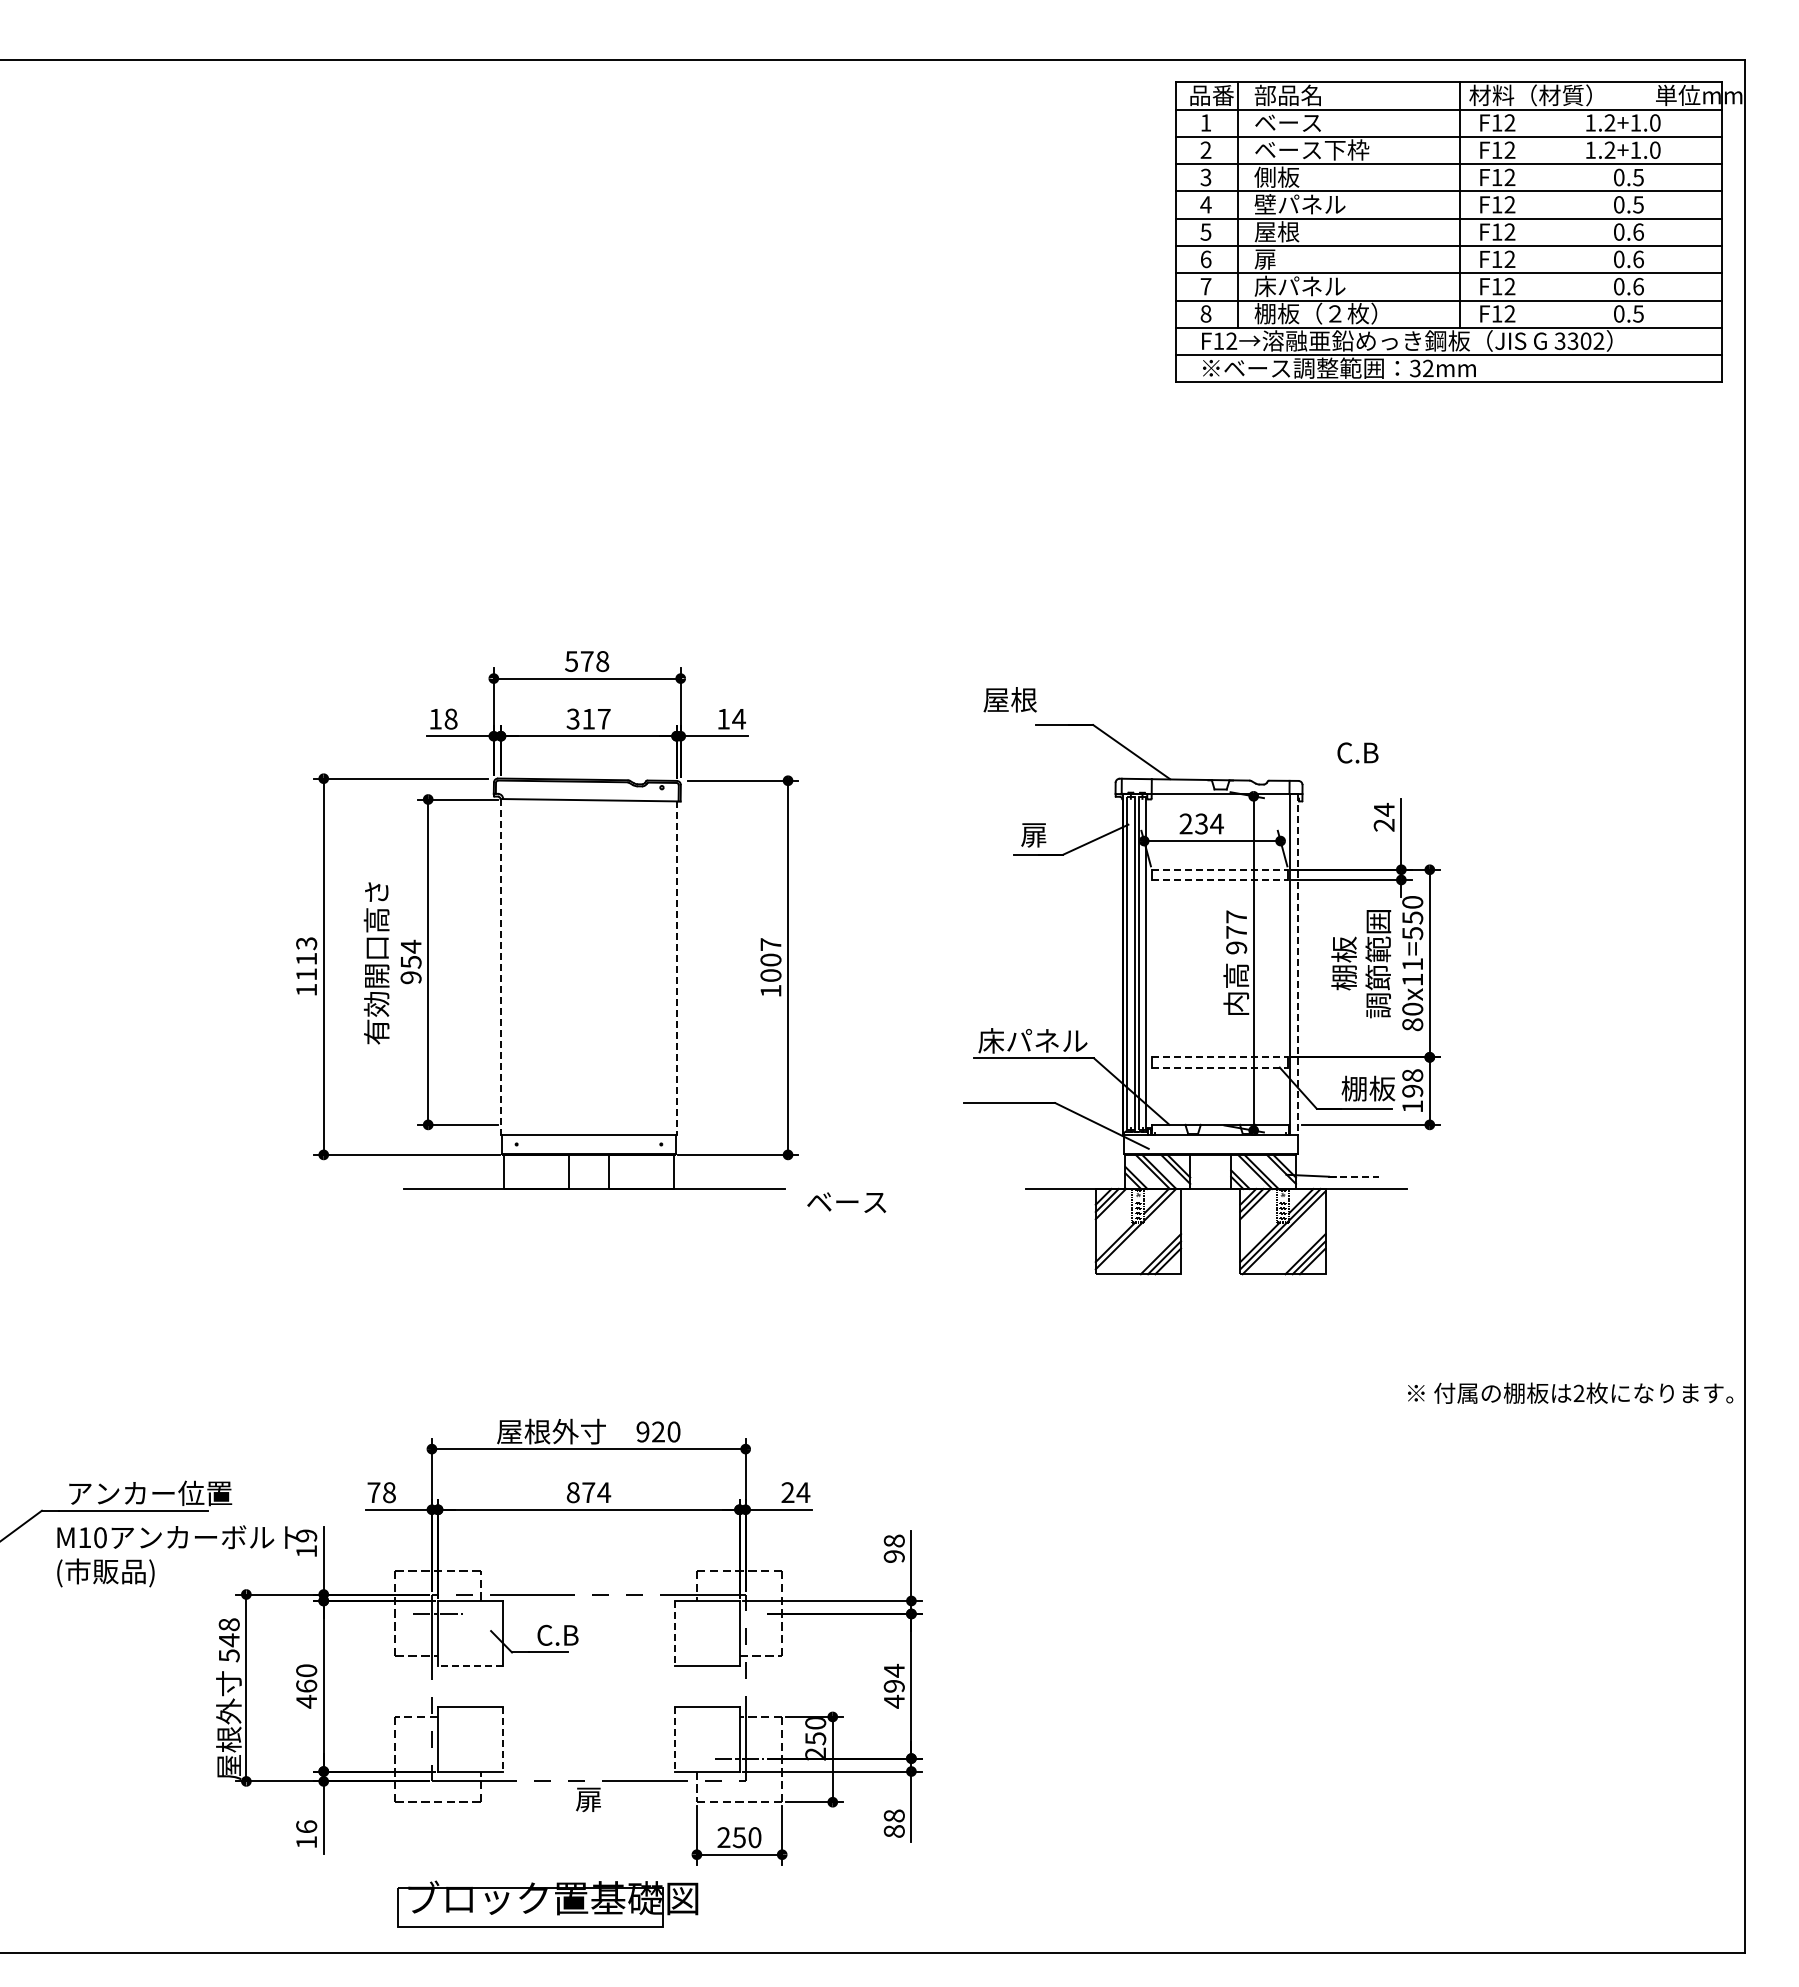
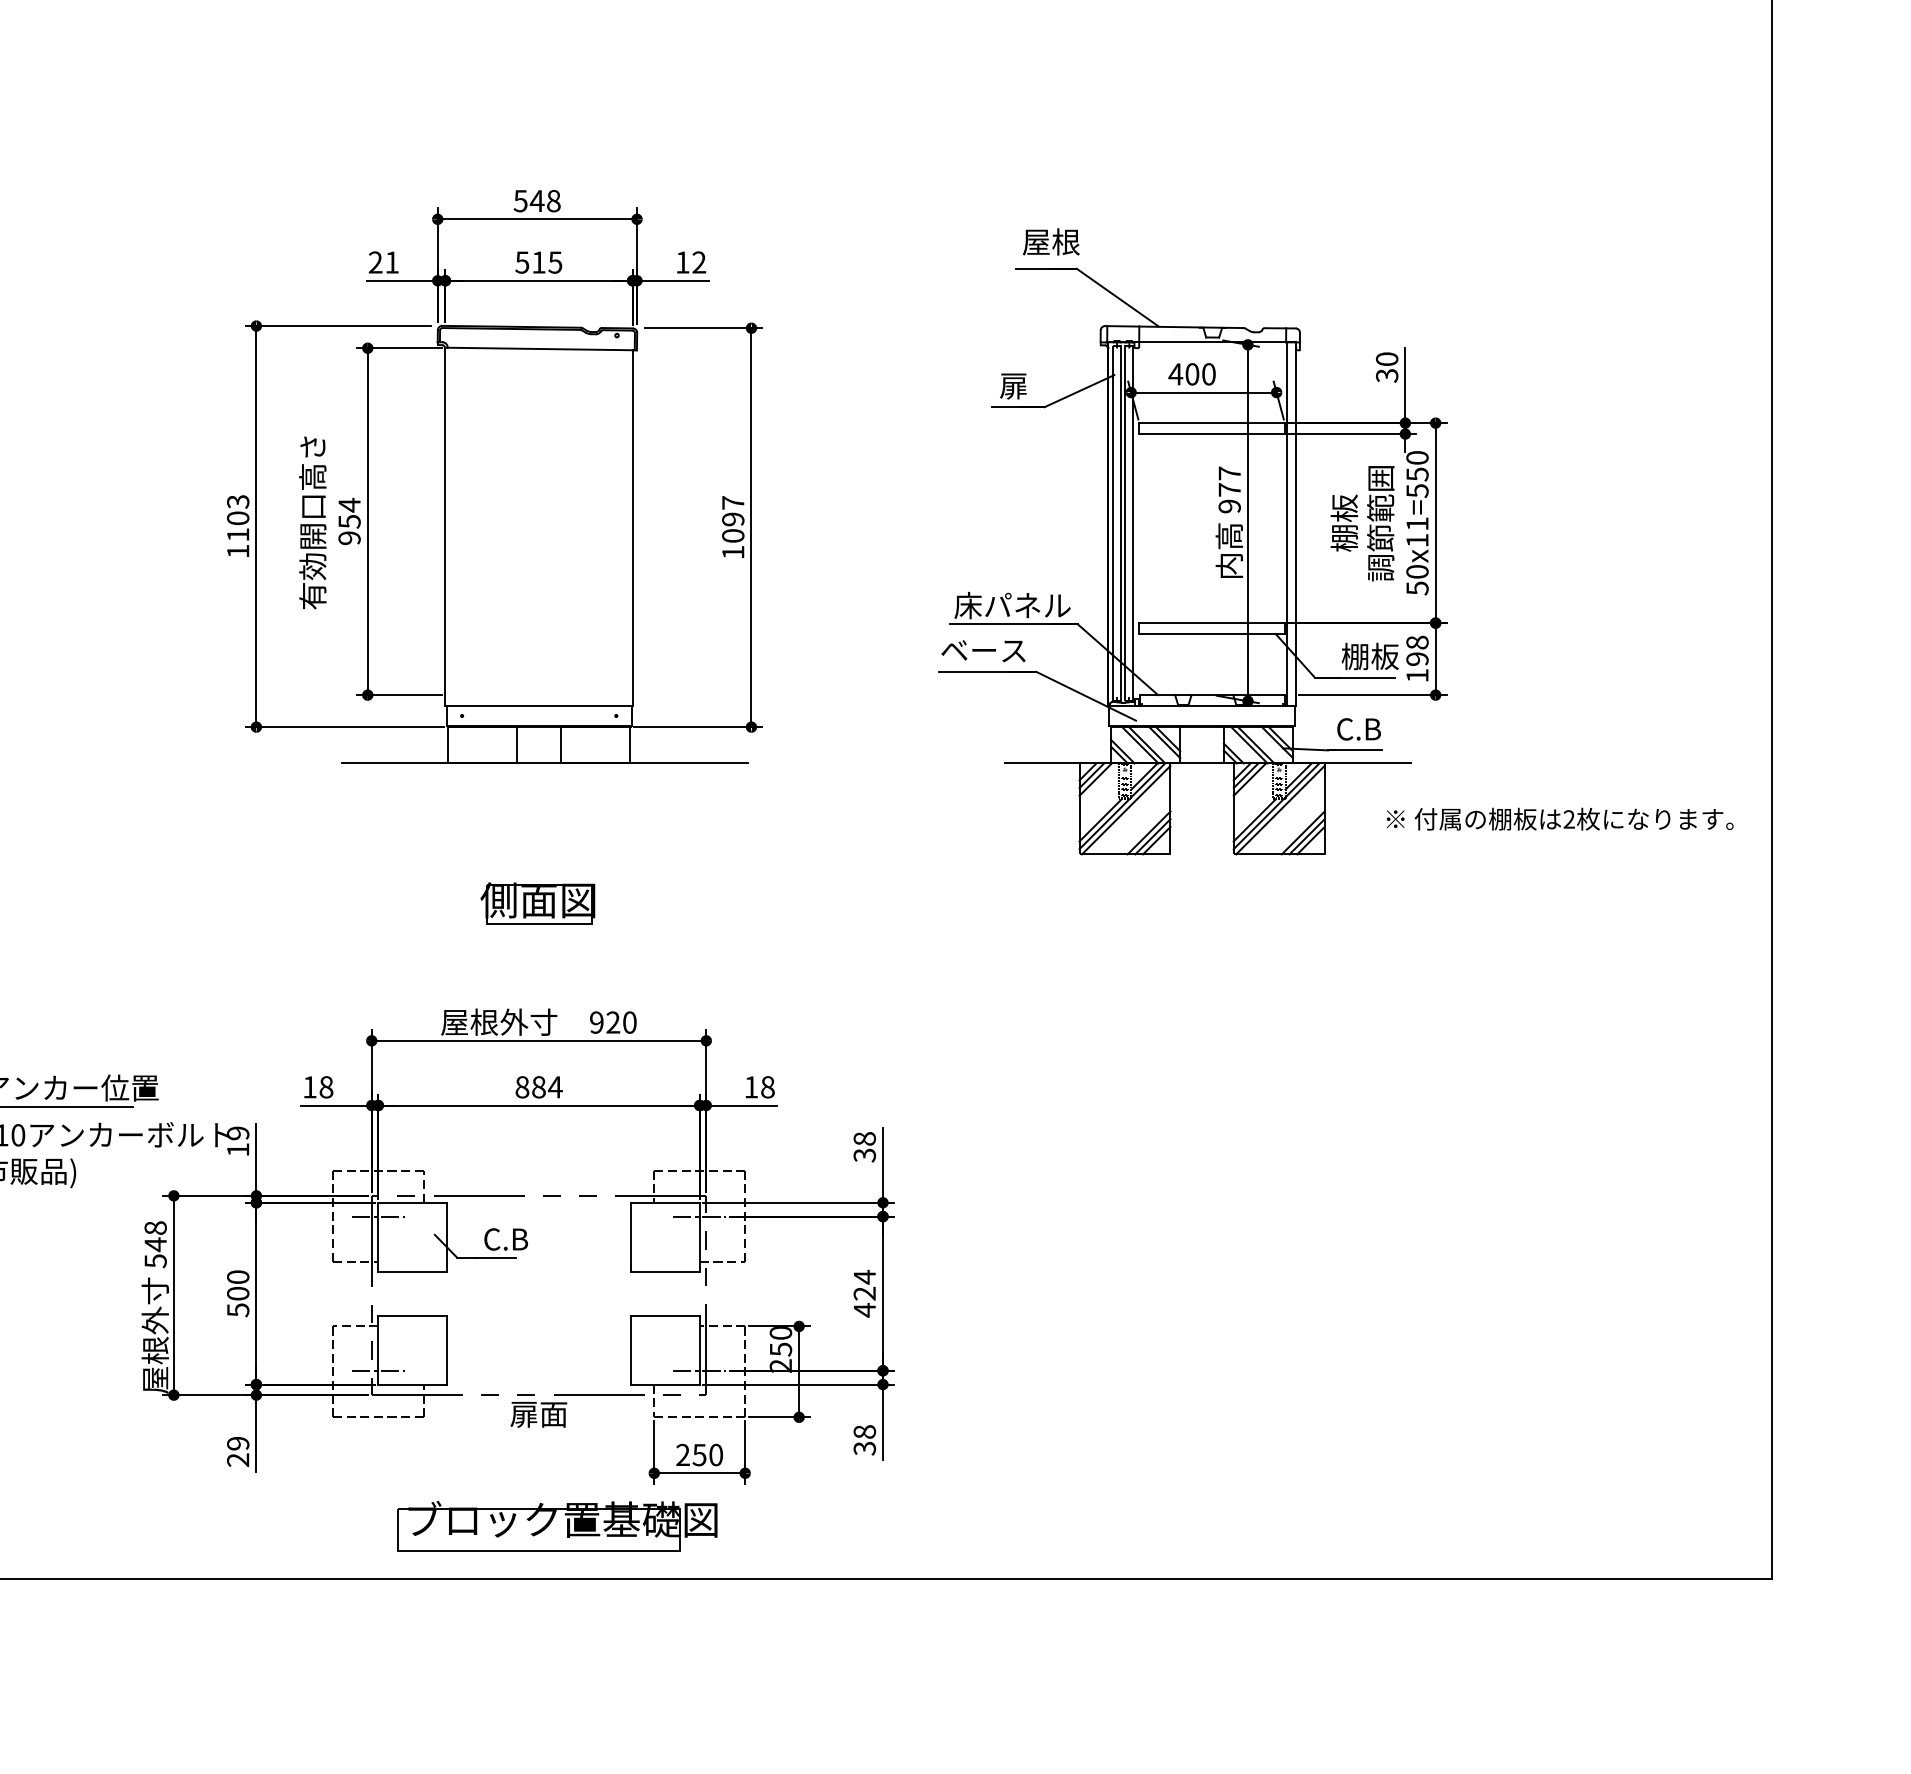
text: (587, 661) -> (537, 201), 578 -> 548
text: (1009, 699) -> (1050, 241), moved
text: (443, 718) -> (384, 261), 18 -> 21
text: (588, 718) -> (538, 261), 317 -> 515
text: (739, 718) -> (699, 261), 14 -> 12
text: (1357, 752) -> (1358, 728), moved
text: (1383, 817) -> (1386, 367), 24 -> 30
text: (1201, 823) -> (1192, 373), 234 -> 400
line: (1220, 869) -> (1212, 422), dashed -> solid
line: (1220, 879) -> (1212, 433), dashed -> solid
text: (306, 958) -> (238, 517), 1113 -> 1103
text: (770, 959) -> (732, 518), 1007 -> 1097
line: (1298, 964) -> (1295, 524), dashed -> solid
line: (501, 967) -> (445, 527), dashed -> solid
line: (676, 968) -> (632, 528), dashed -> solid
text: (1412, 1024) -> (1417, 588), 80x11=550 -> 50x11=550
line: (1220, 1057) -> (1212, 623), dashed -> solid
line: (1220, 1067) -> (1212, 633), dashed -> solid
line: (1354, 1176) -> (1355, 750), dashed -> solid
text: (846, 1202) -> (983, 651), moved
line: (1139, 1232) -> (1126, 809), added
part: (587, 1320) -> (537, 903), added
text: (1570, 1392) -> (1560, 818), moved
text: (373, 1492) -> (309, 1087), 78 -> 18
text: (588, 1492) -> (538, 1087), 874 -> 884
text: (795, 1492) -> (759, 1087), 24 -> 18
text: (894, 1556) -> (864, 1155), 98 -> 38
line: (739, 1613) -> (699, 1216), added
line: (674, 1633) -> (630, 1237), dashed -> solid
line: (469, 1665) -> (411, 1271), dashed -> solid
text: (894, 1686) -> (864, 1293), 494 -> 424
text: (306, 1693) -> (238, 1301), 460 -> 500
line: (502, 1739) -> (447, 1350), dashed -> solid
line: (674, 1739) -> (630, 1350), dashed -> solid
line: (437, 1758) -> (377, 1370), added
text: (588, 1799) -> (538, 1414), 扉 -> 扉面
text: (893, 1831) -> (863, 1448), 88 -> 38
text: (306, 1834) -> (238, 1451), 16 -> 29
part: (547, 1903) -> (556, 1525), moved

